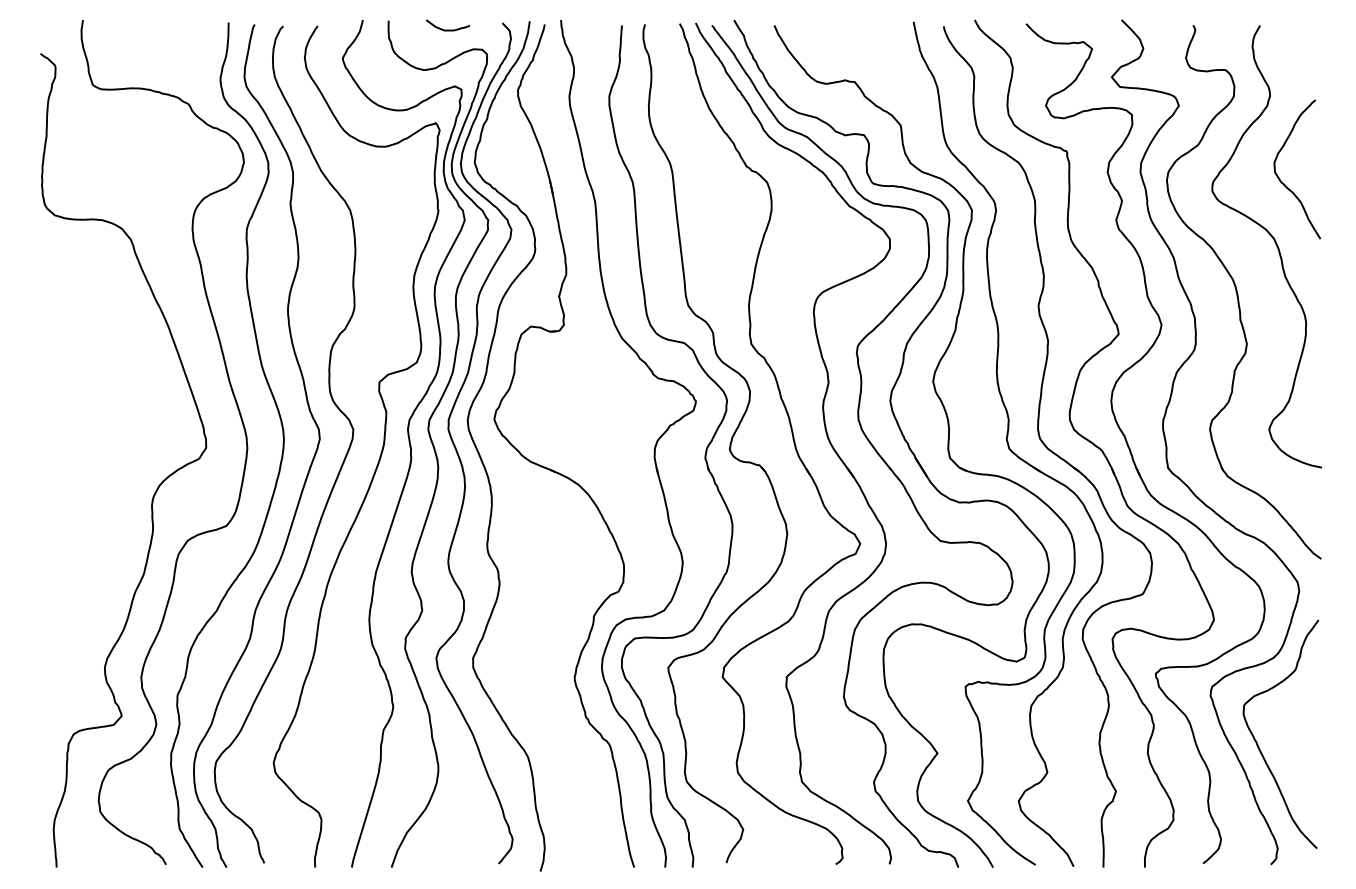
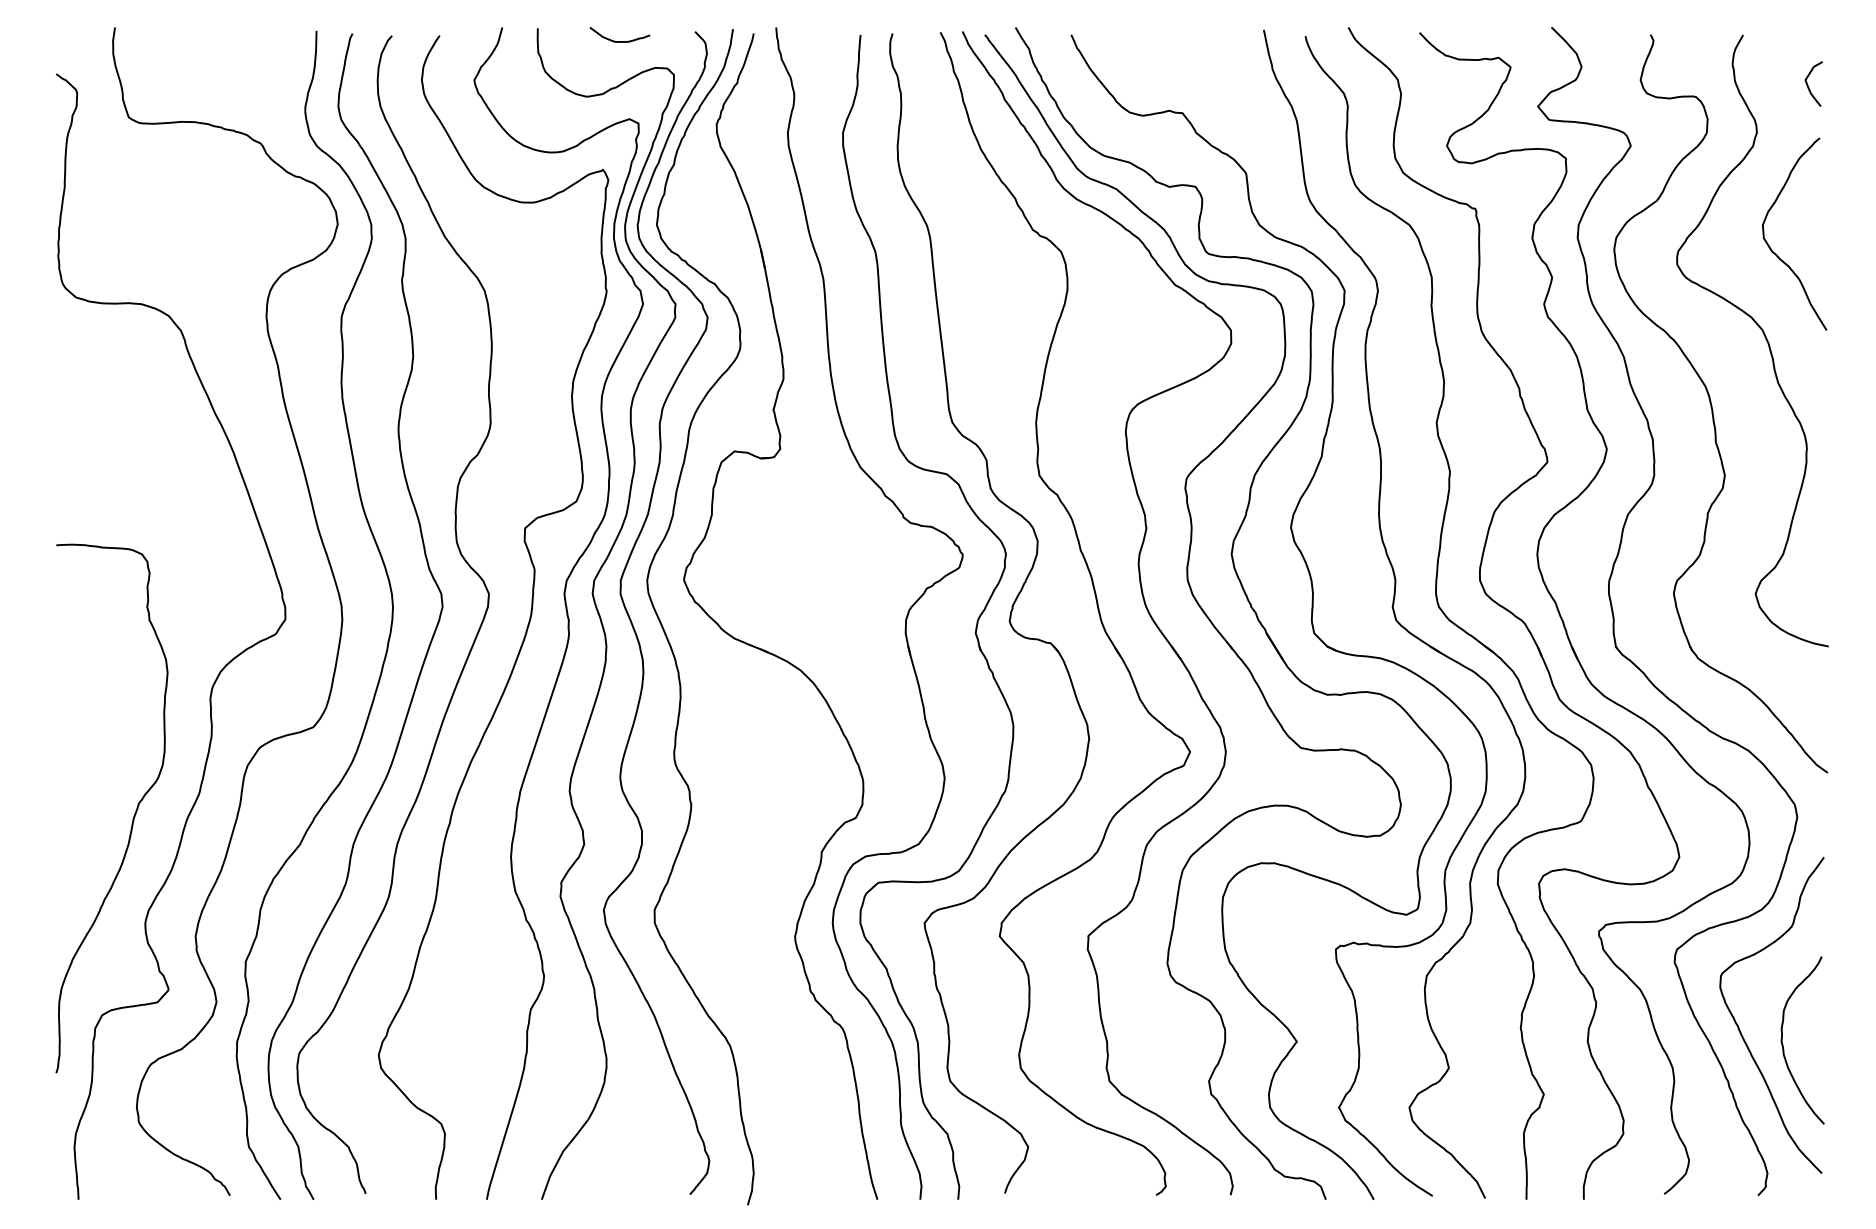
curve: (1307, 61) -> (1808, 84), added
curve: (96, 589) -> (133, 815), added
curve: (1289, 755) -> (1783, 1044), added

